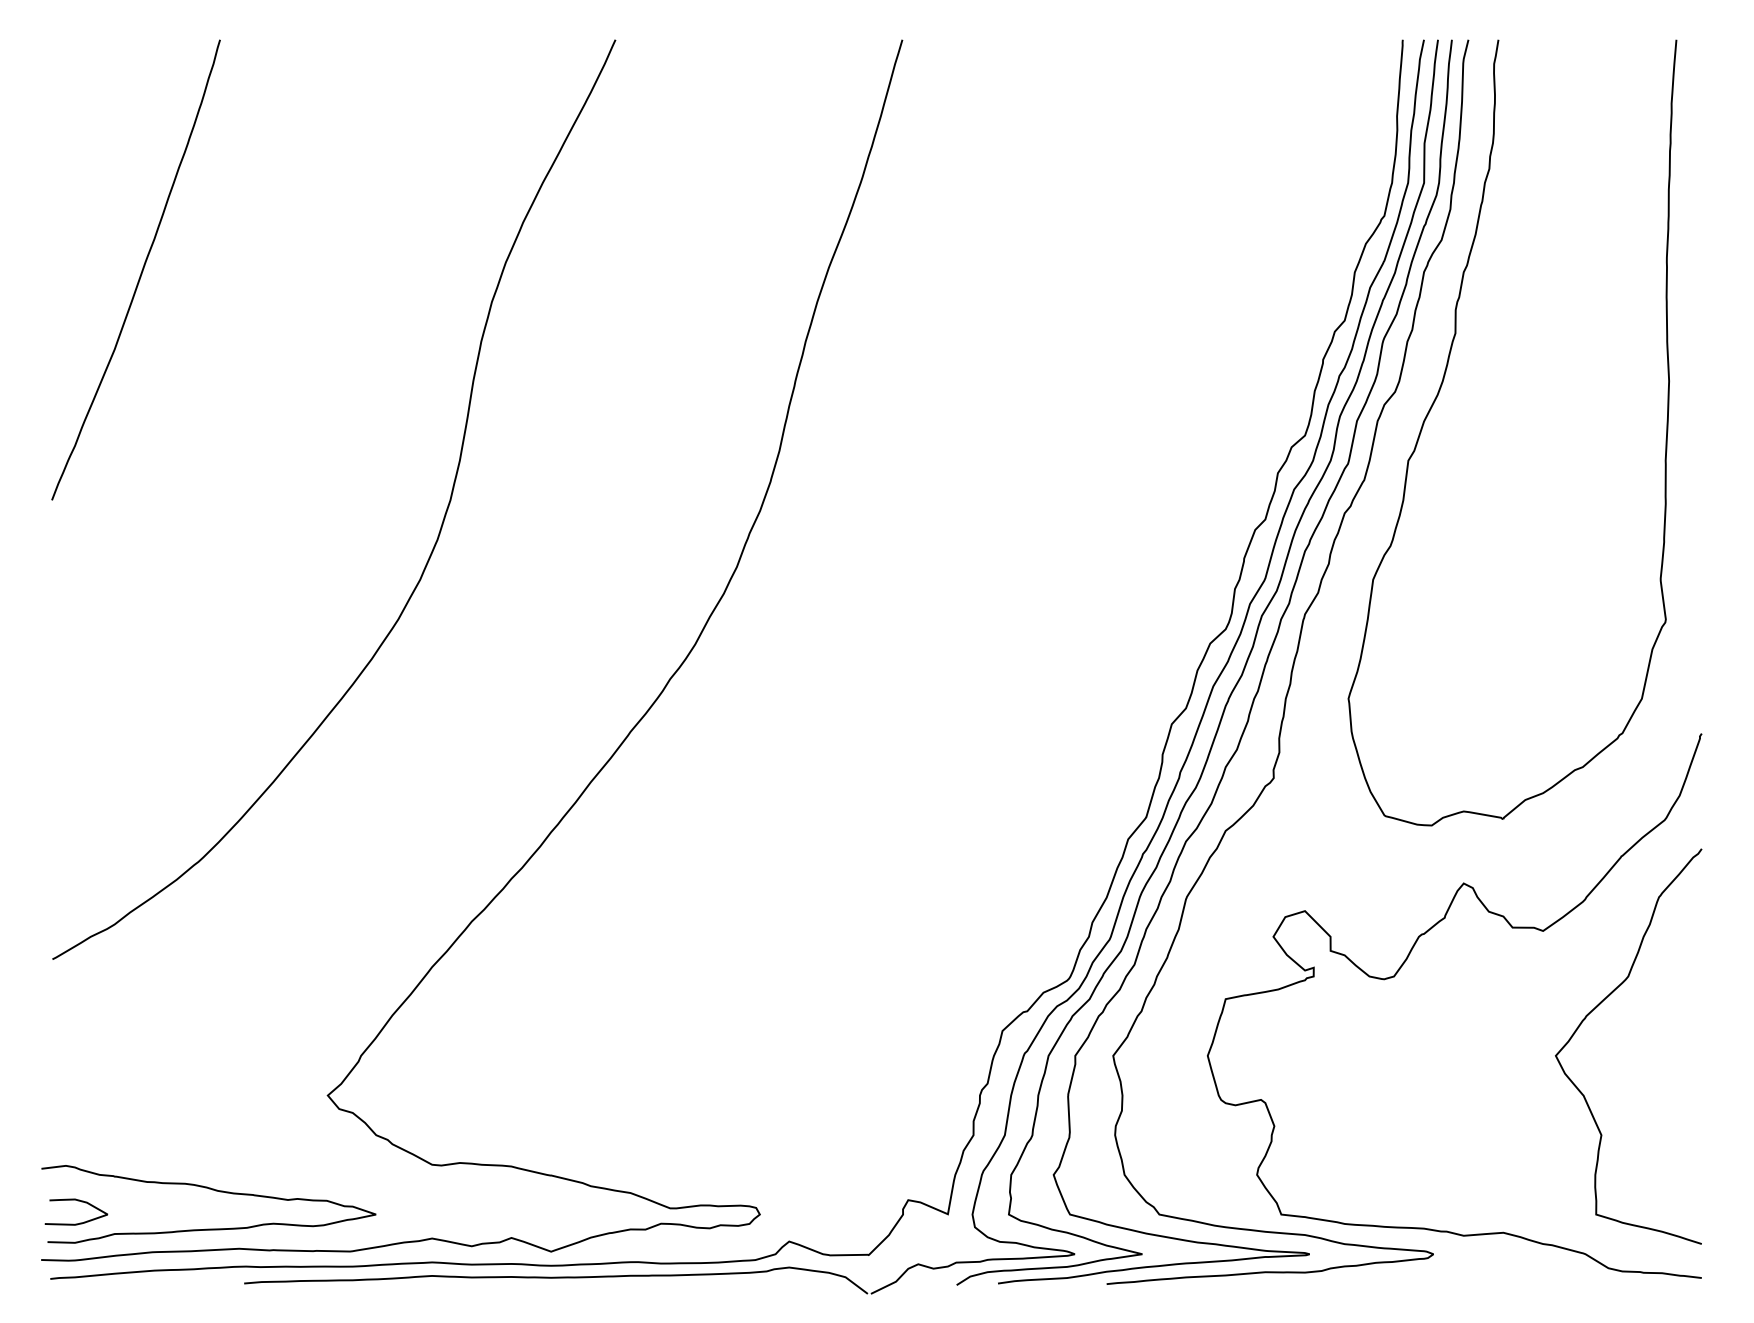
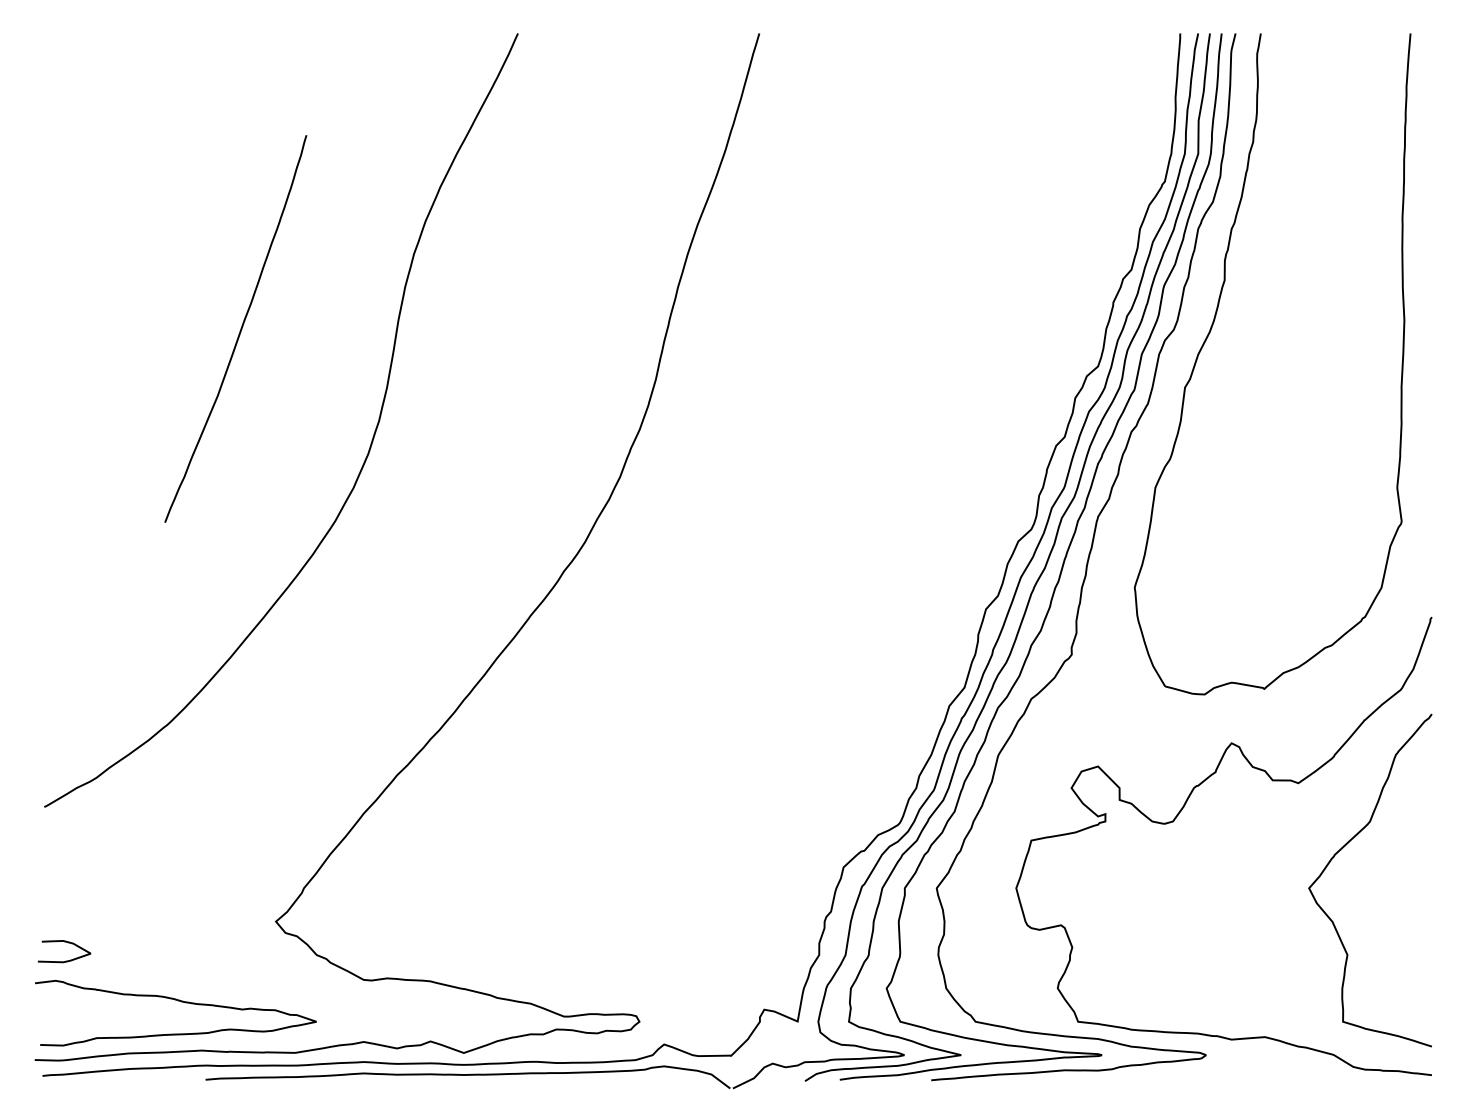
curve: (141, 270) -> (240, 329), moved
curve: (77, 1201) -> (65, 942), moved

